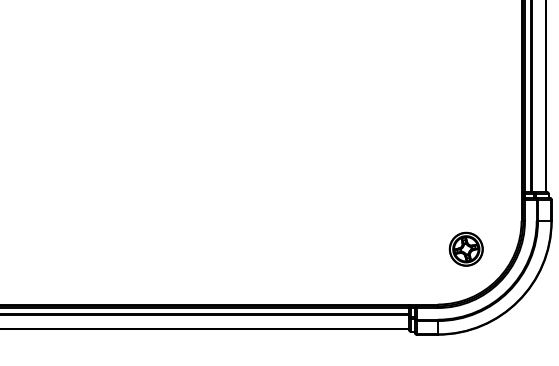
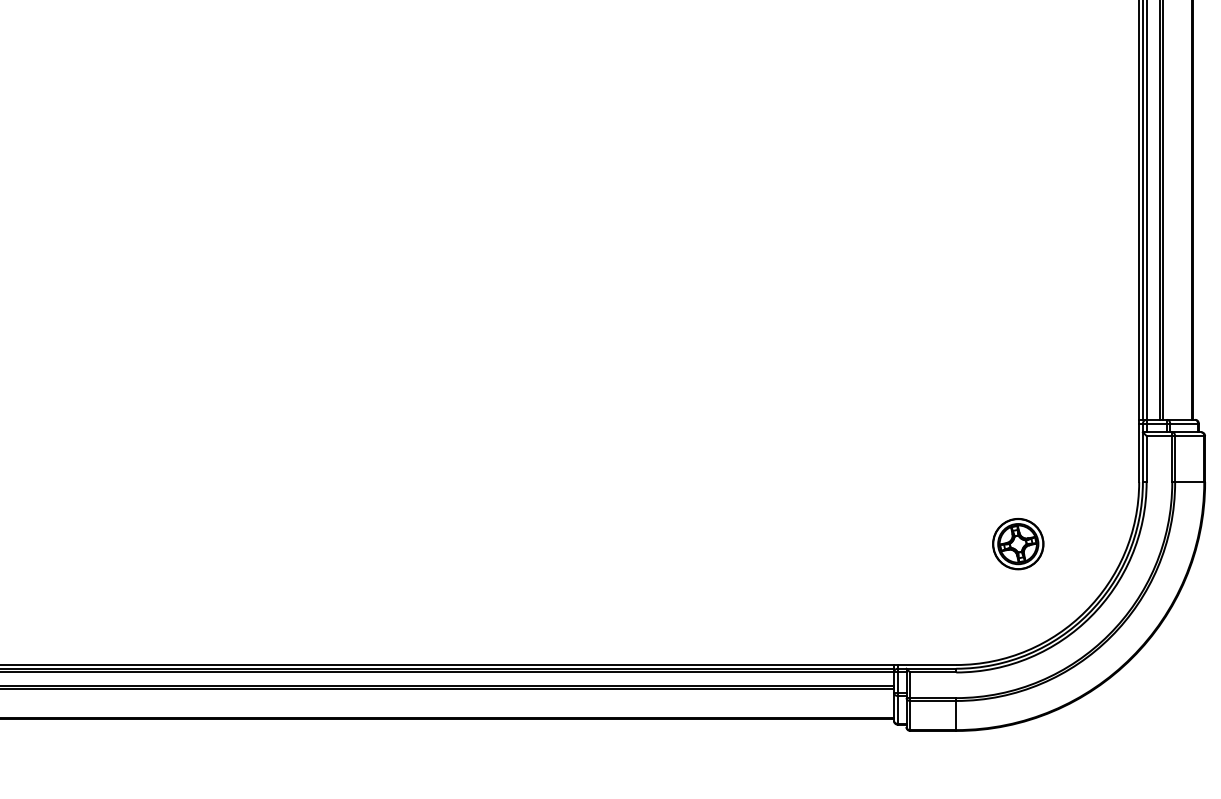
part: (465, 248) -> (1016, 542), size x0.7

